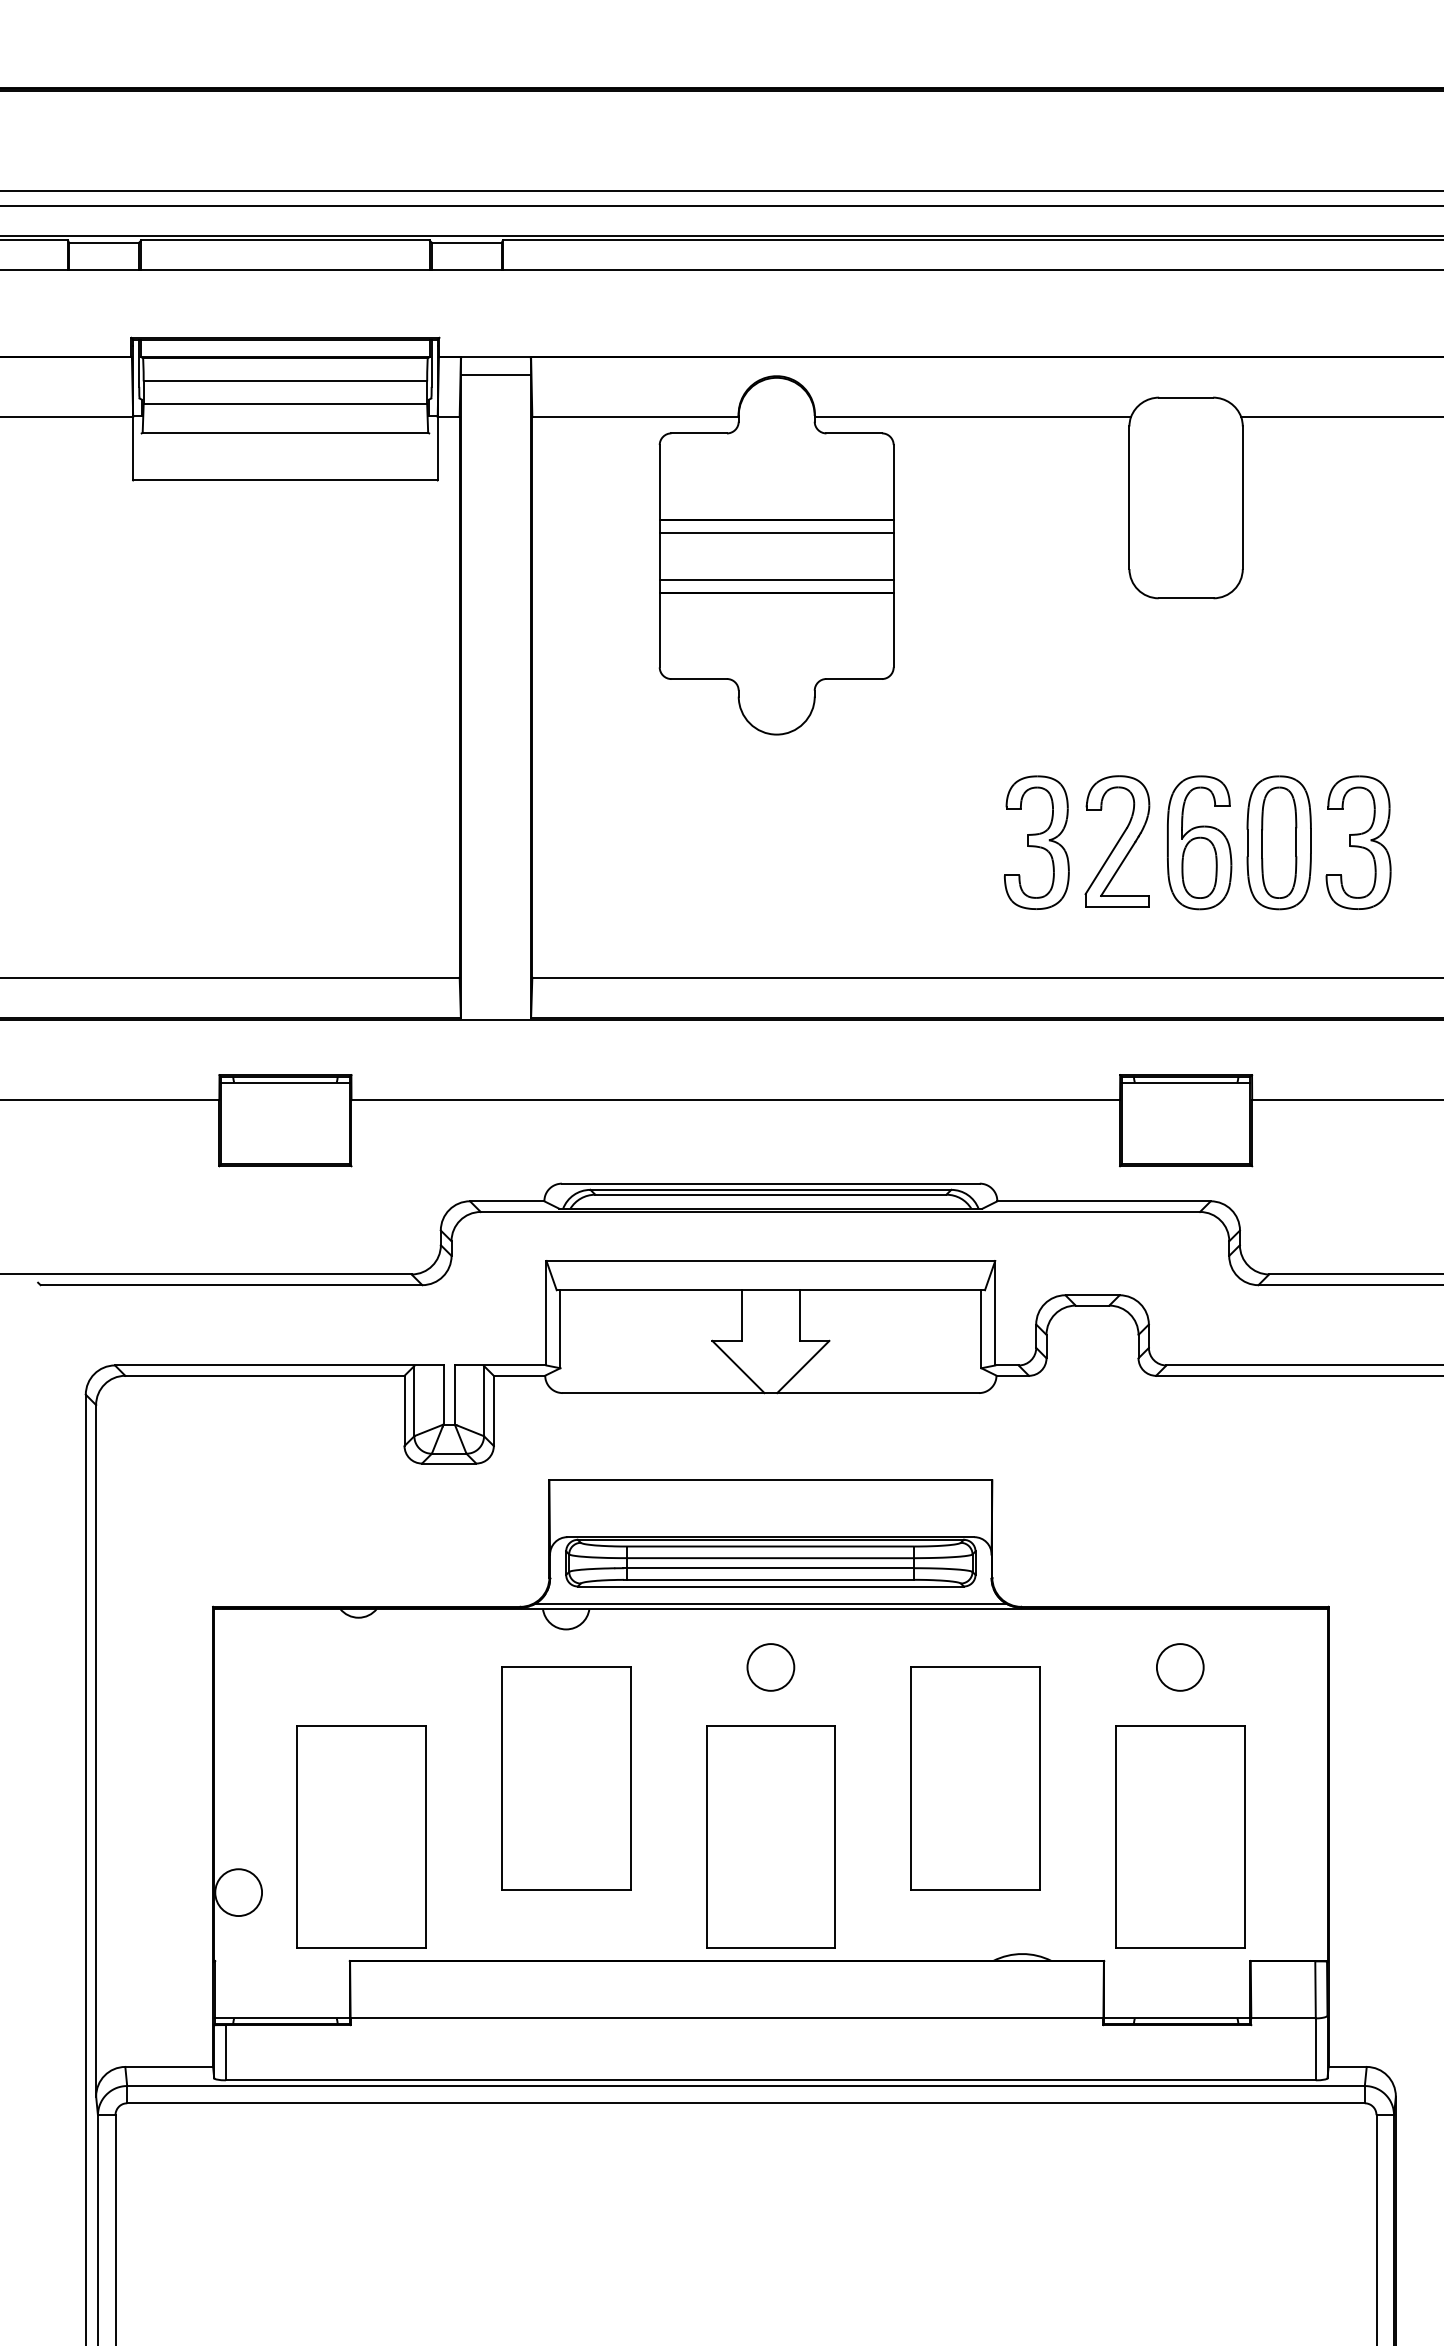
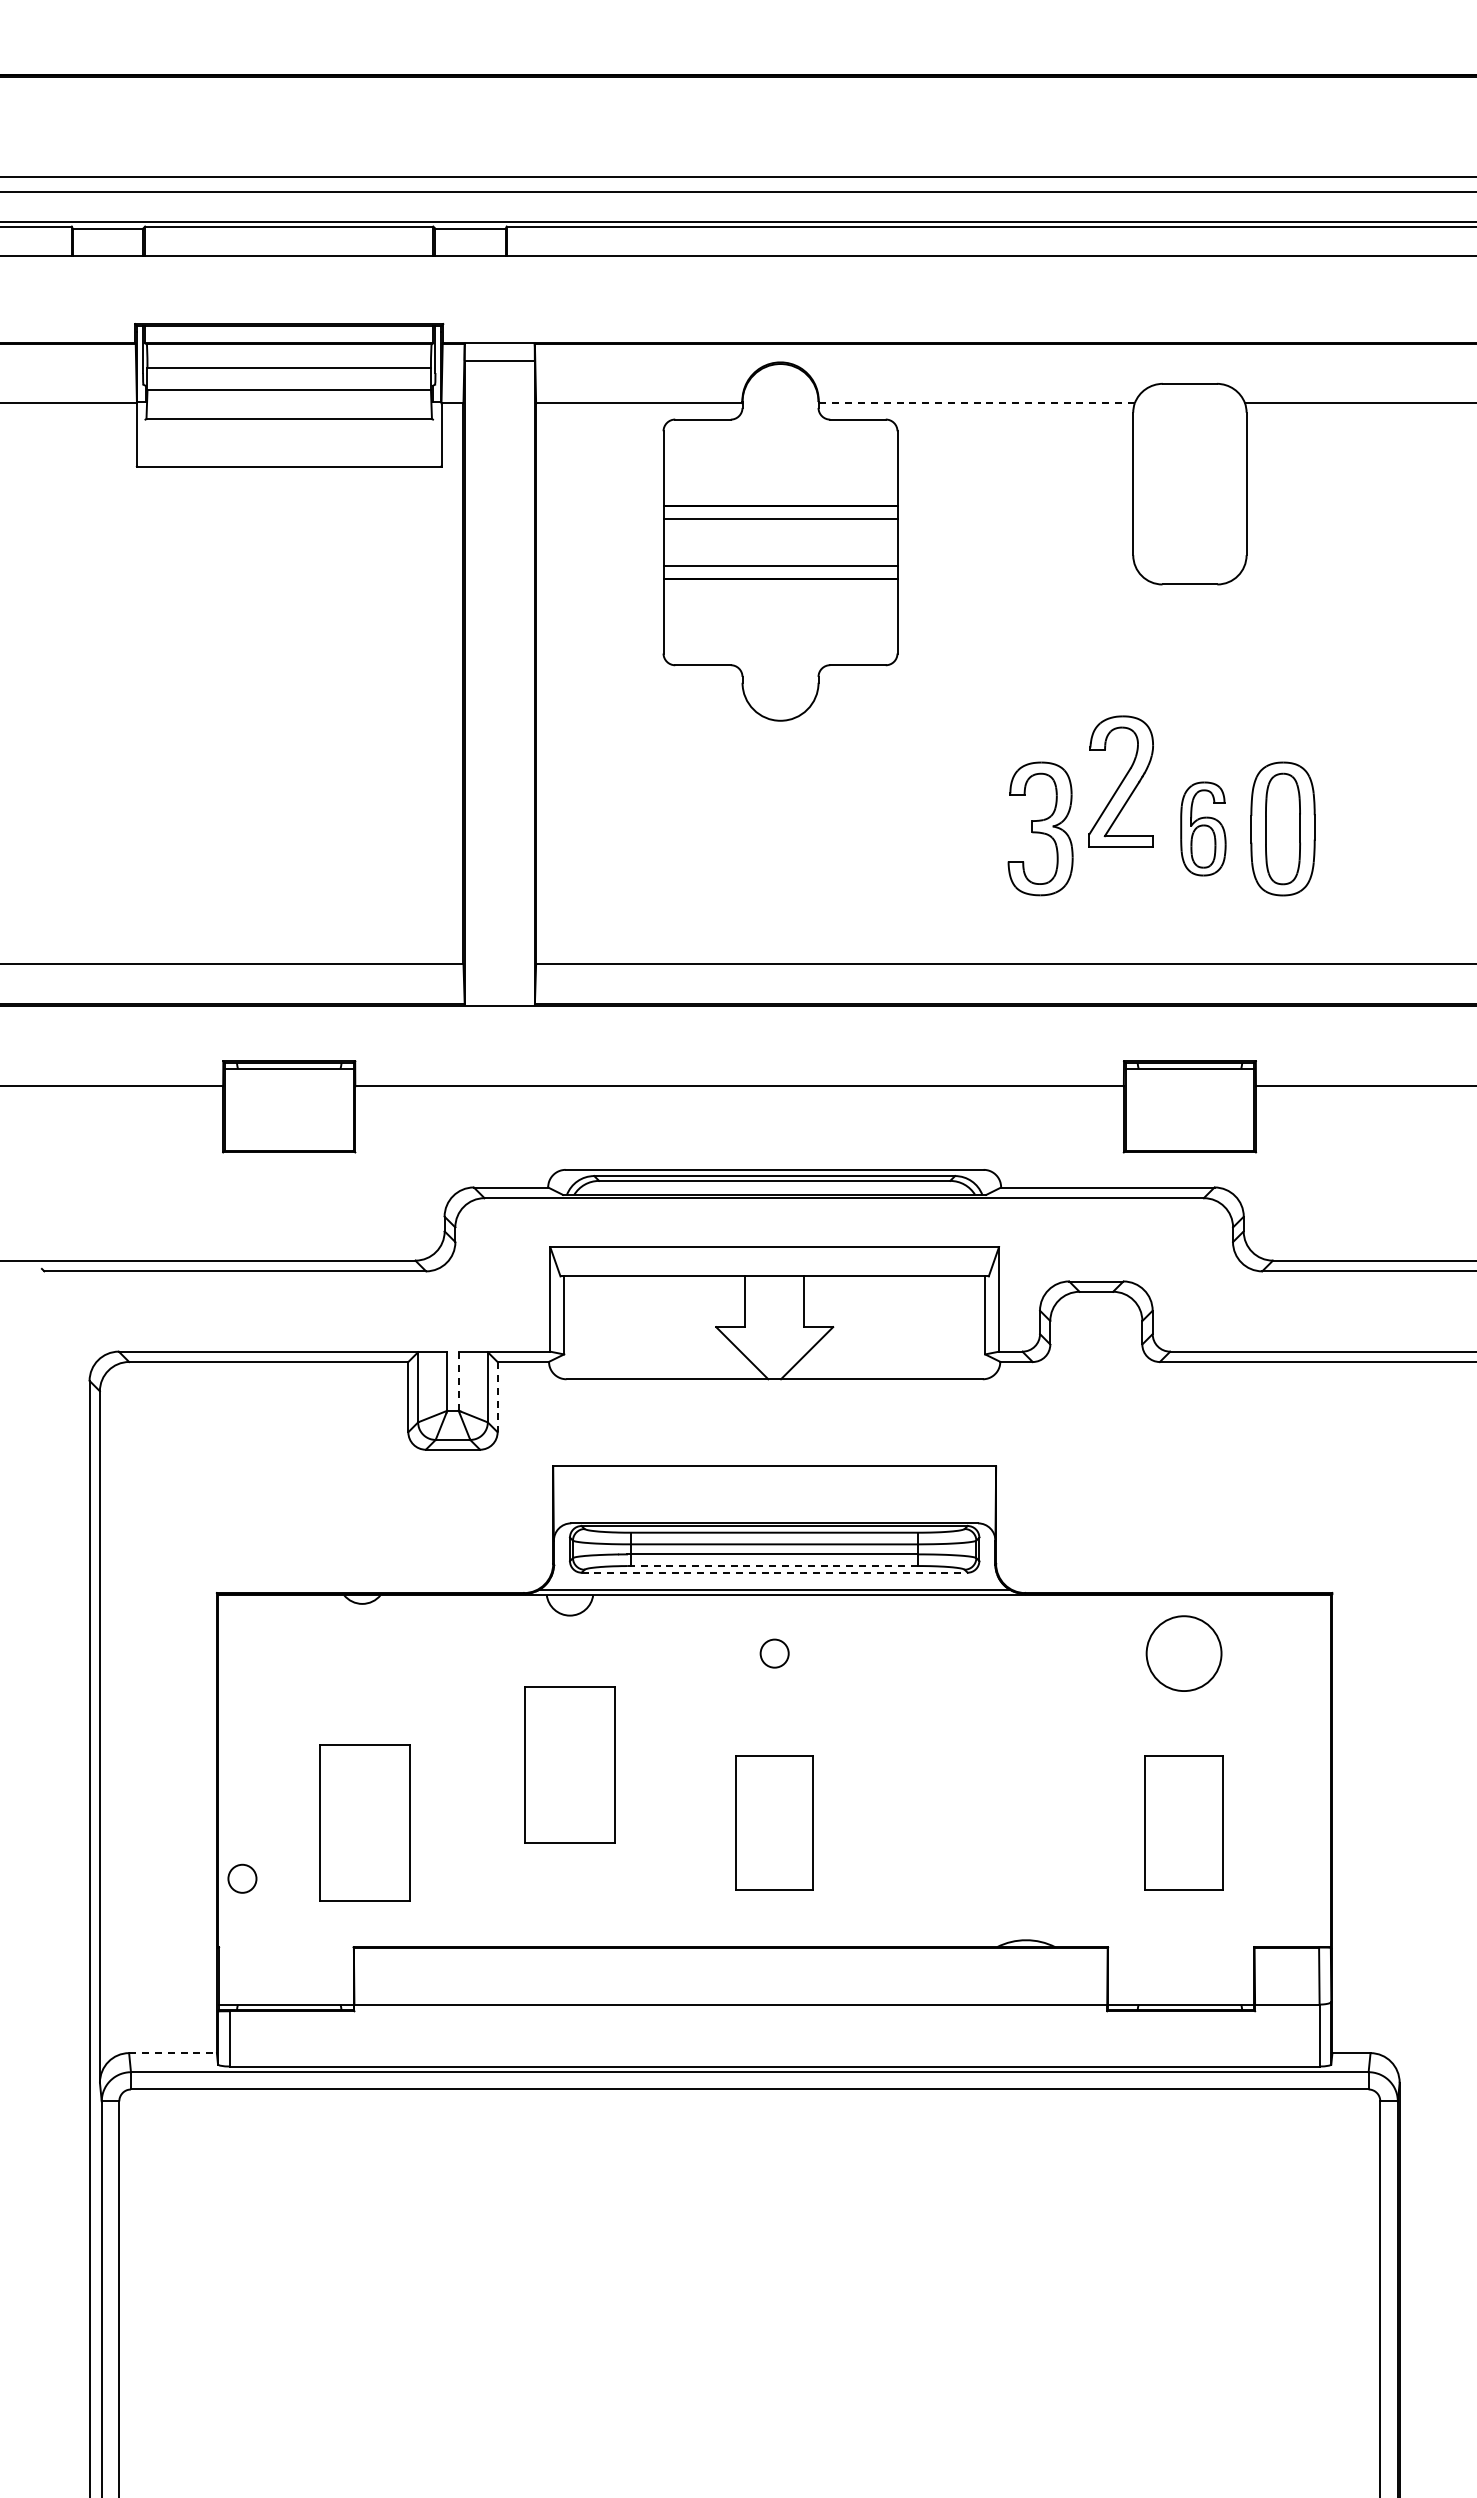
line: (972, 417) -> (976, 403), solid -> dashed
part: (1116, 841) -> (1120, 781), moved
part: (1199, 842) -> (1203, 828), size x0.7
part: (1358, 842) -> (1362, 828), removed
line: (454, 1395) -> (458, 1381), solid -> dashed
line: (493, 1411) -> (497, 1397), solid -> dashed
line: (769, 1580) -> (773, 1566), solid -> dashed
line: (771, 1586) -> (775, 1572), solid -> dashed
circle: (770, 1667) -> (774, 1653), size x0.6
circle: (1179, 1667) -> (1183, 1653), size x1.6
part: (565, 1778) -> (569, 1764), size x0.7
part: (975, 1778) -> (979, 1764), removed
part: (361, 1836) -> (365, 1822), size x0.7
part: (770, 1836) -> (774, 1822), size x0.6
part: (1179, 1836) -> (1183, 1822), size x0.6
circle: (238, 1892) -> (242, 1878), size x0.6
line: (169, 2067) -> (173, 2053), solid -> dashed

